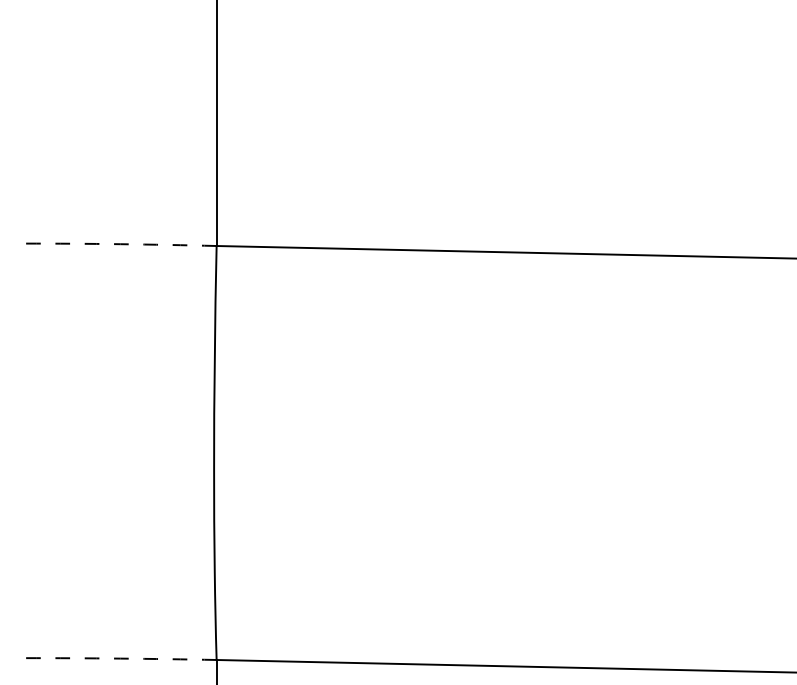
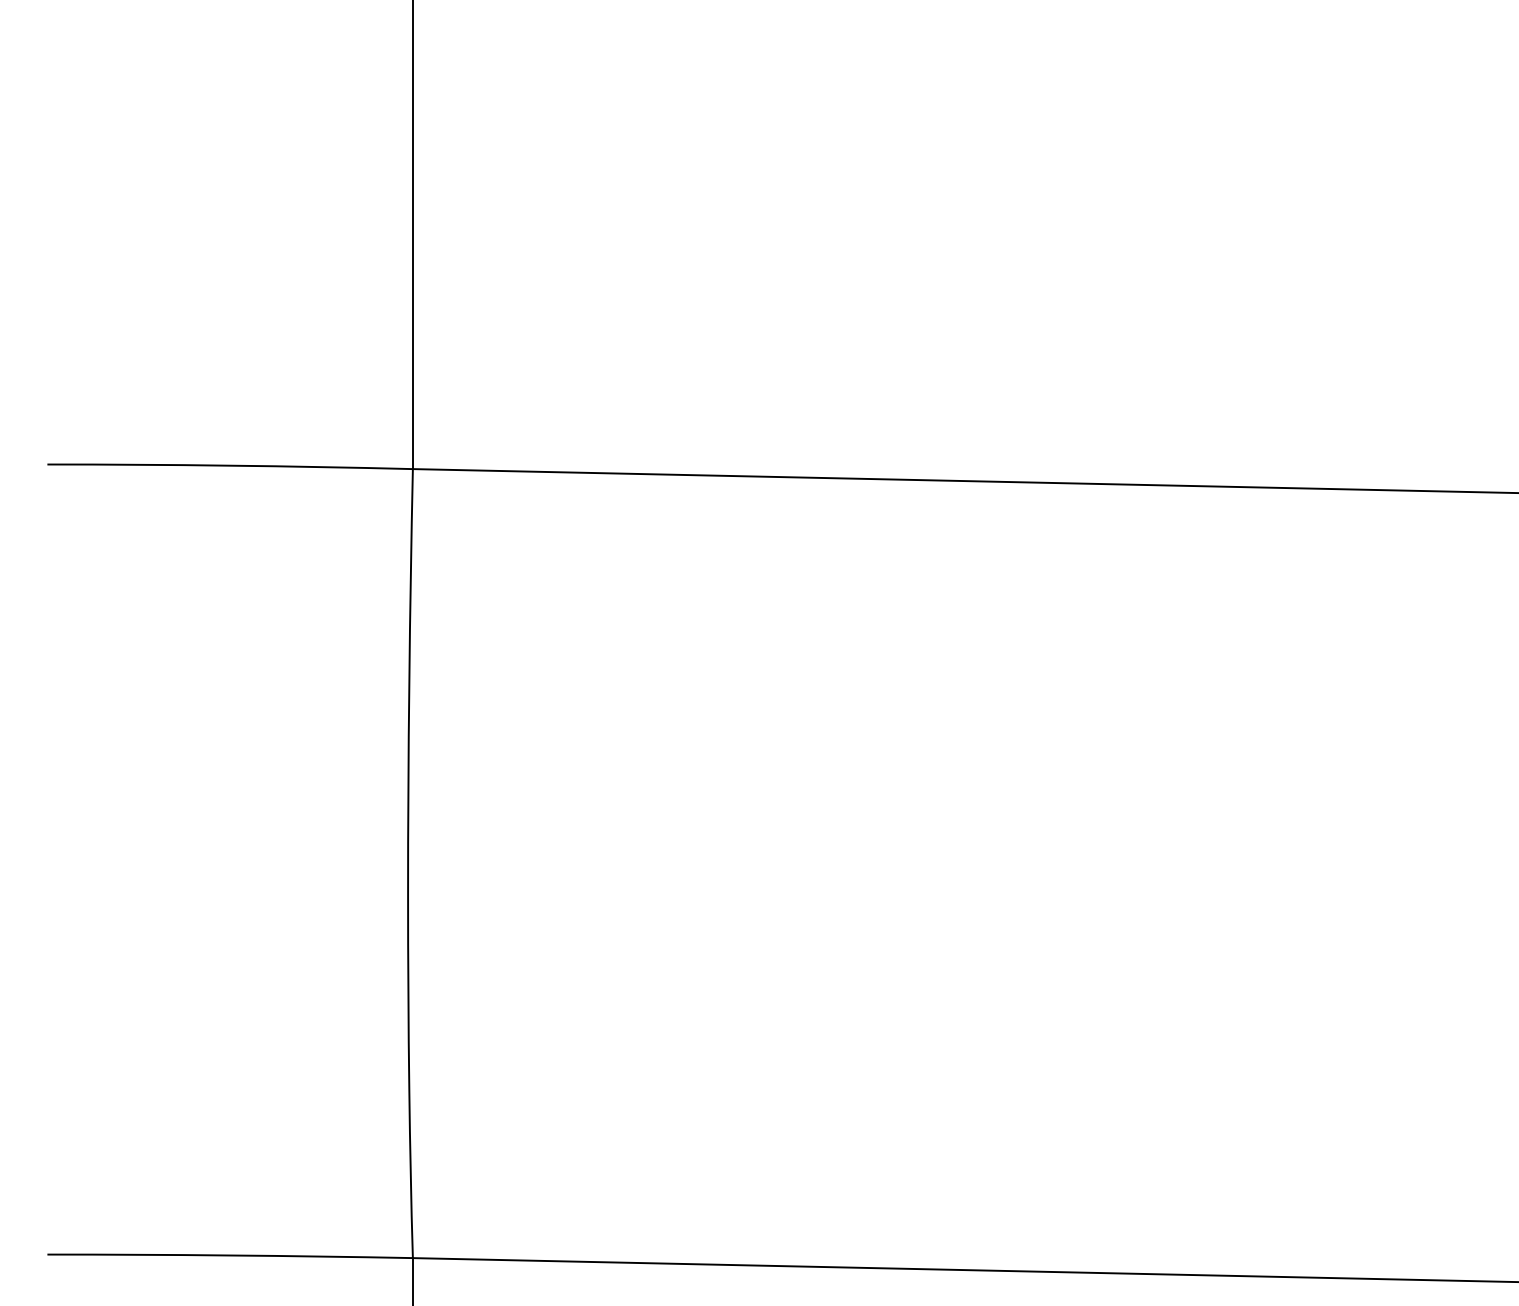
arc: (120, 244) -> (229, 466), dashed -> solid
arc: (120, 658) -> (229, 1255), dashed -> solid

